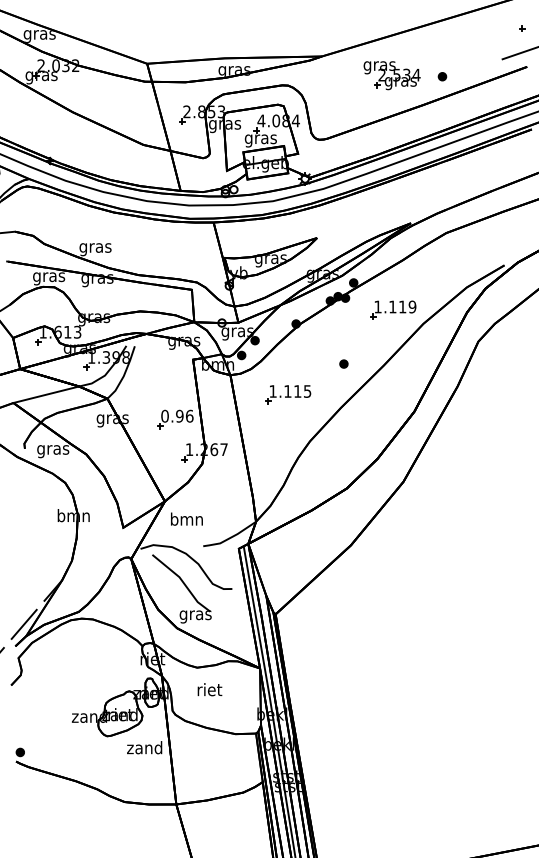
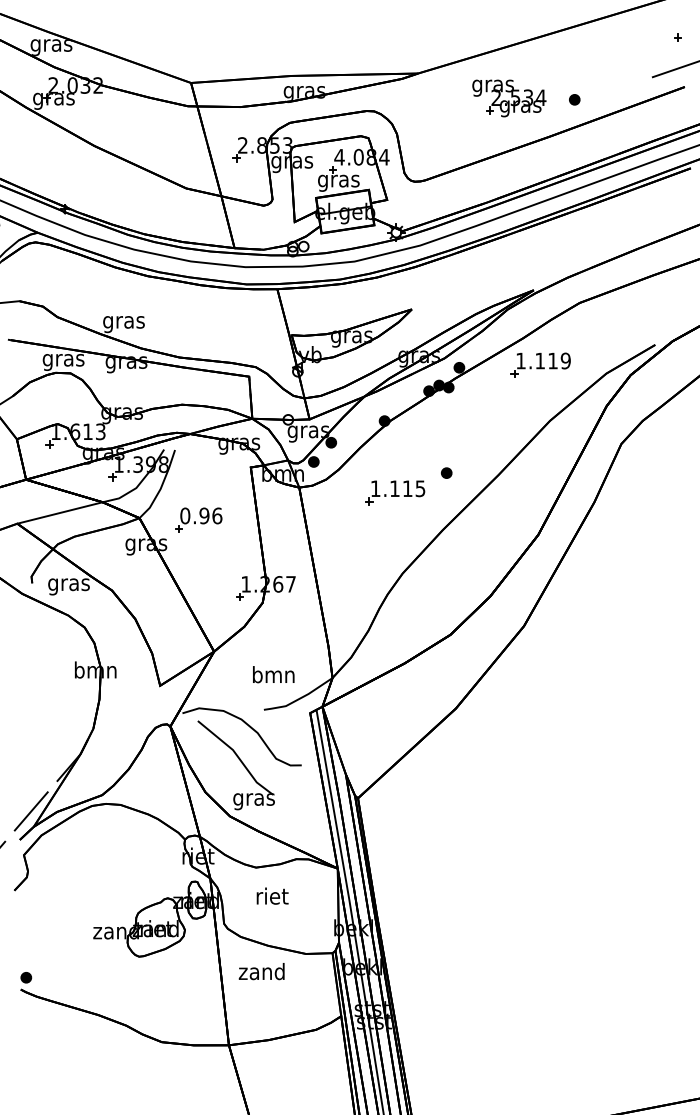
part: (393, 309) -> (540, 364), moved
part: (288, 394) -> (395, 492), moved
part: (175, 418) -> (198, 519), moved
text: (186, 519) -> (273, 674), moved
text: (144, 747) -> (261, 971), moved

